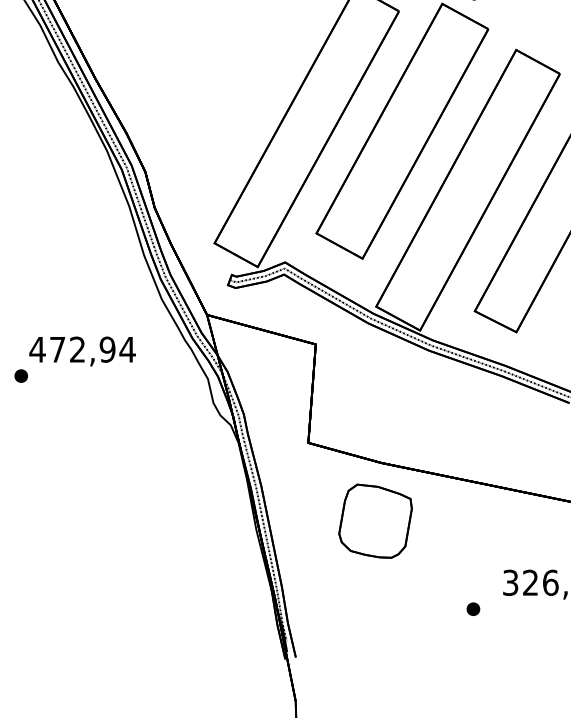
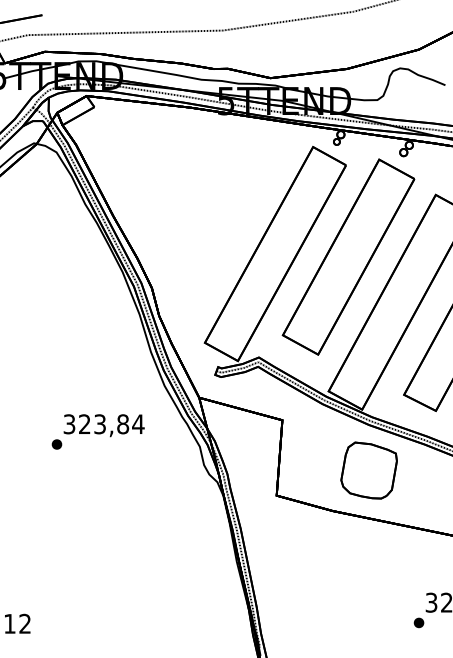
text: (72, 349) -> (96, 424), 472,94 -> 323,84
part: (374, 521) -> (368, 470), moved
part: (472, 608) -> (418, 622), moved

